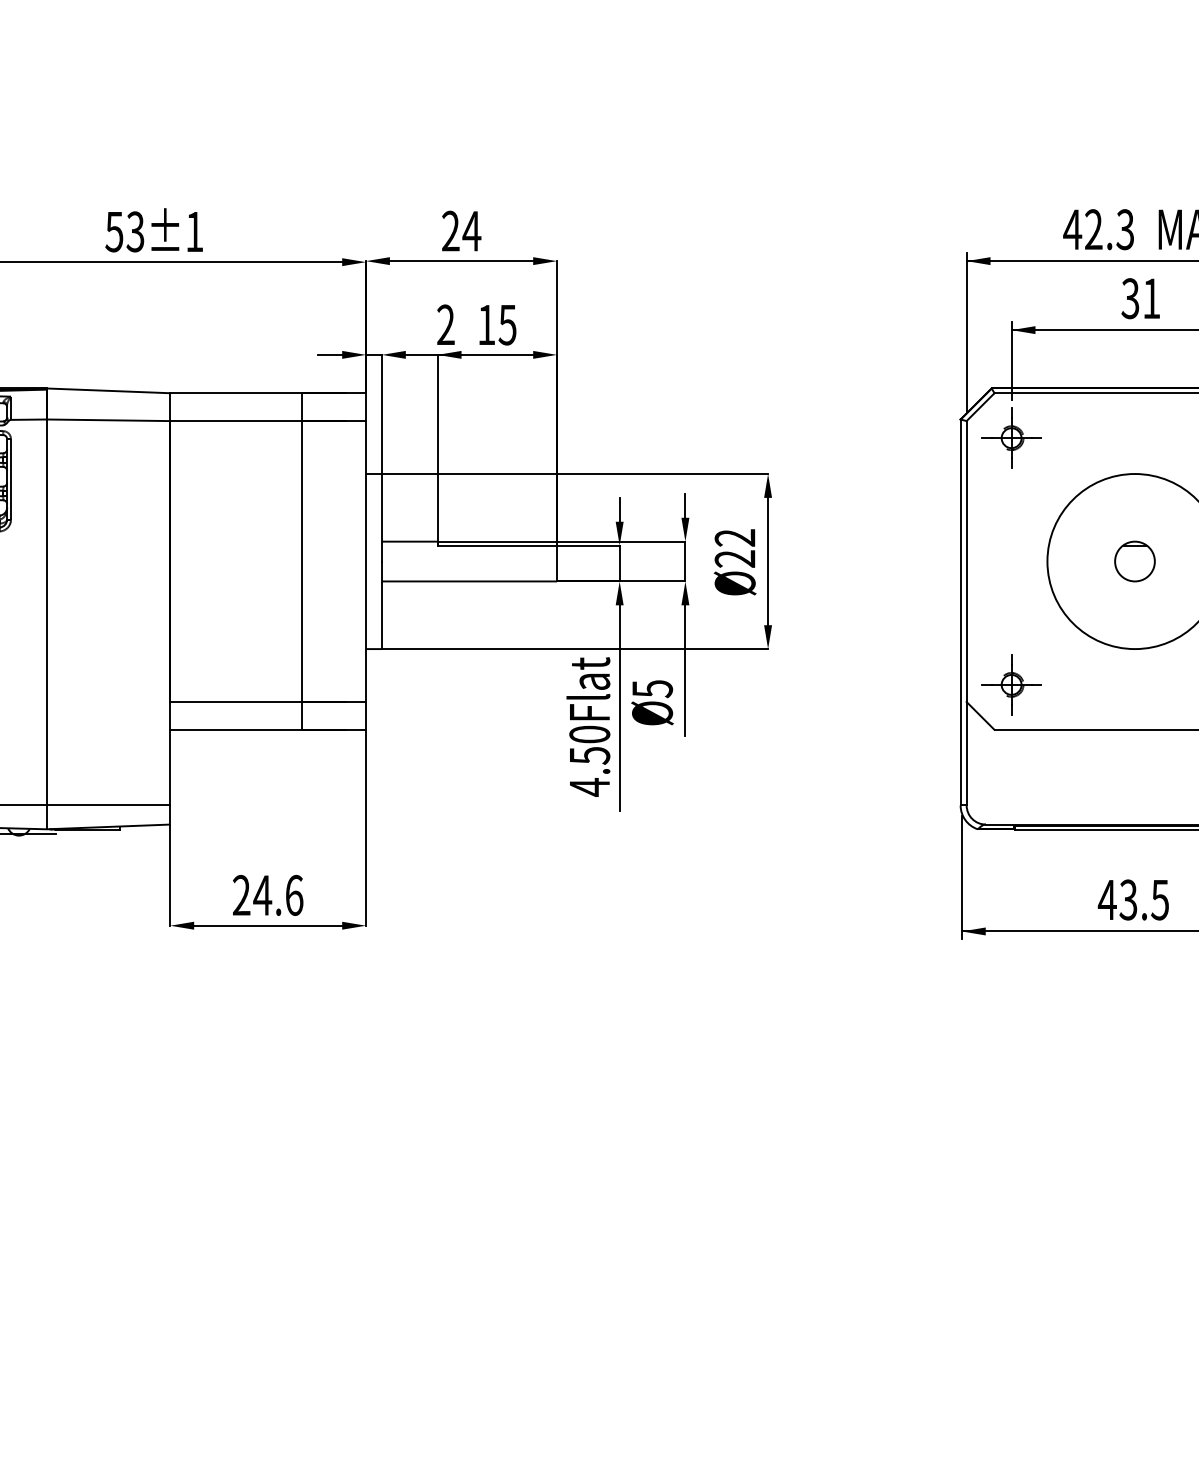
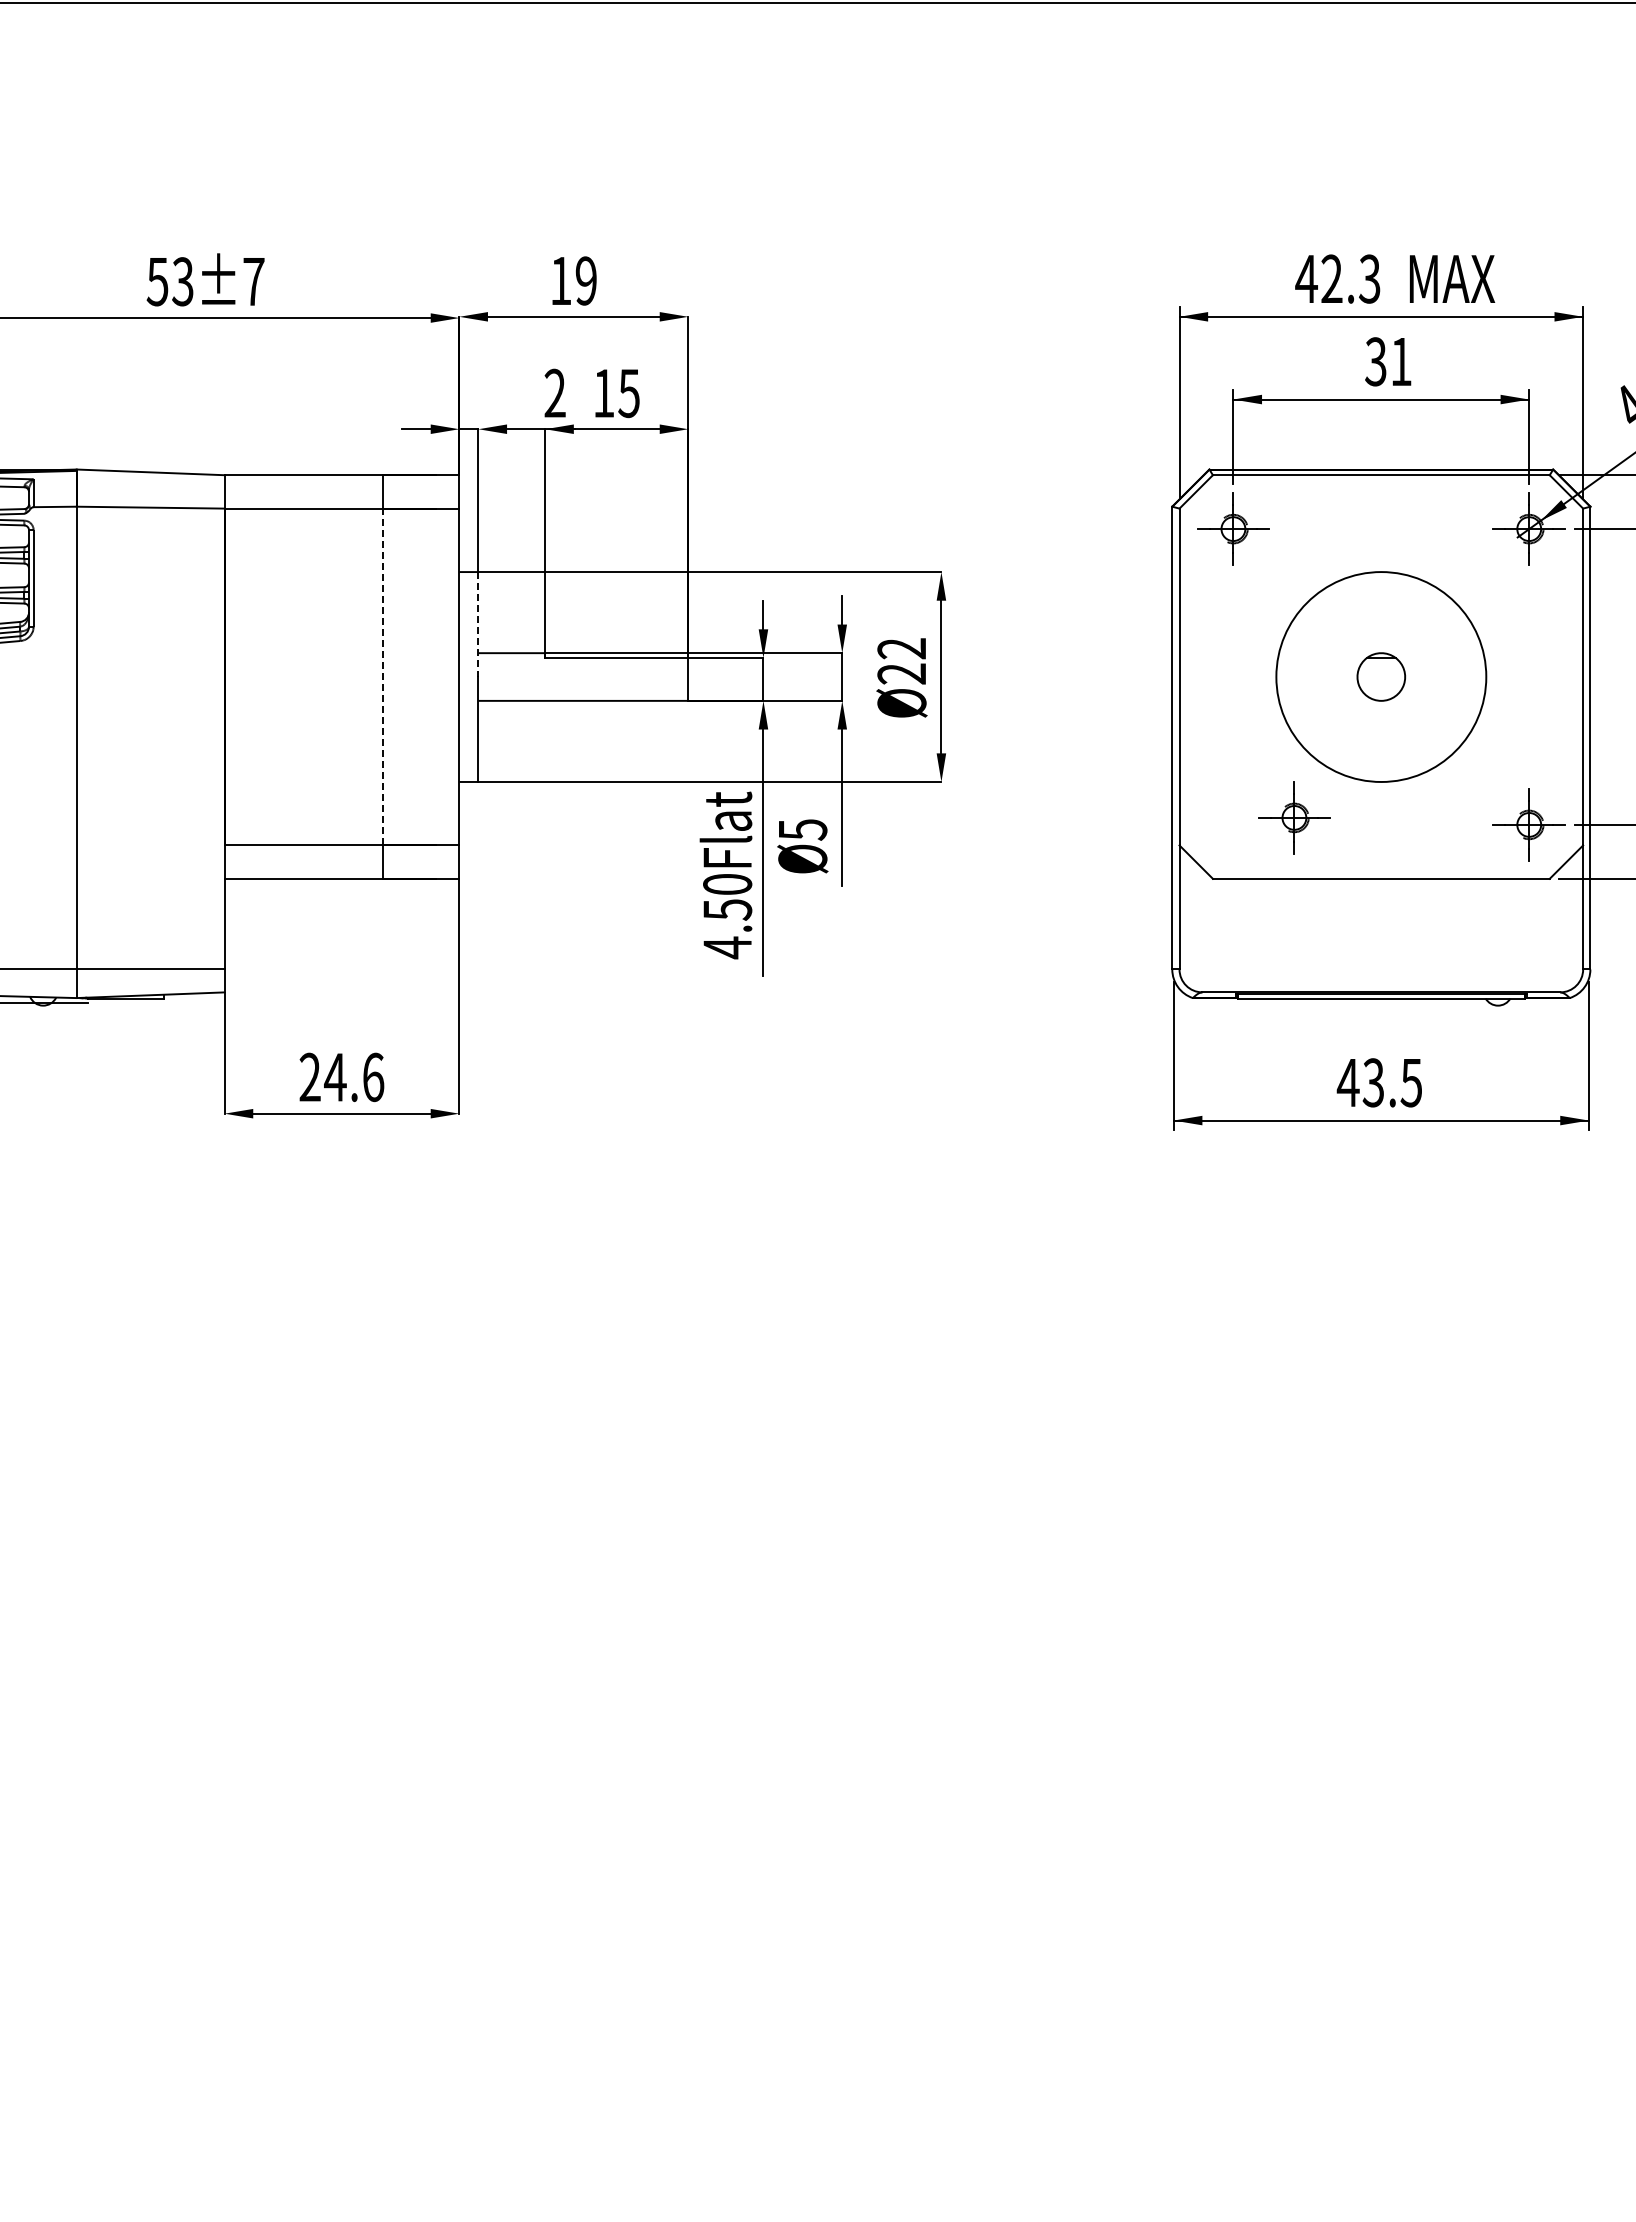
text: (461, 230) -> (573, 280), 24 -> 19
text: (194, 231) -> (253, 281), 53±1 -> 53±7
line: (382, 518) -> (478, 625), solid -> dashed
line: (302, 561) -> (383, 676), solid -> dashed
part: (1011, 684) -> (1294, 817), moved

